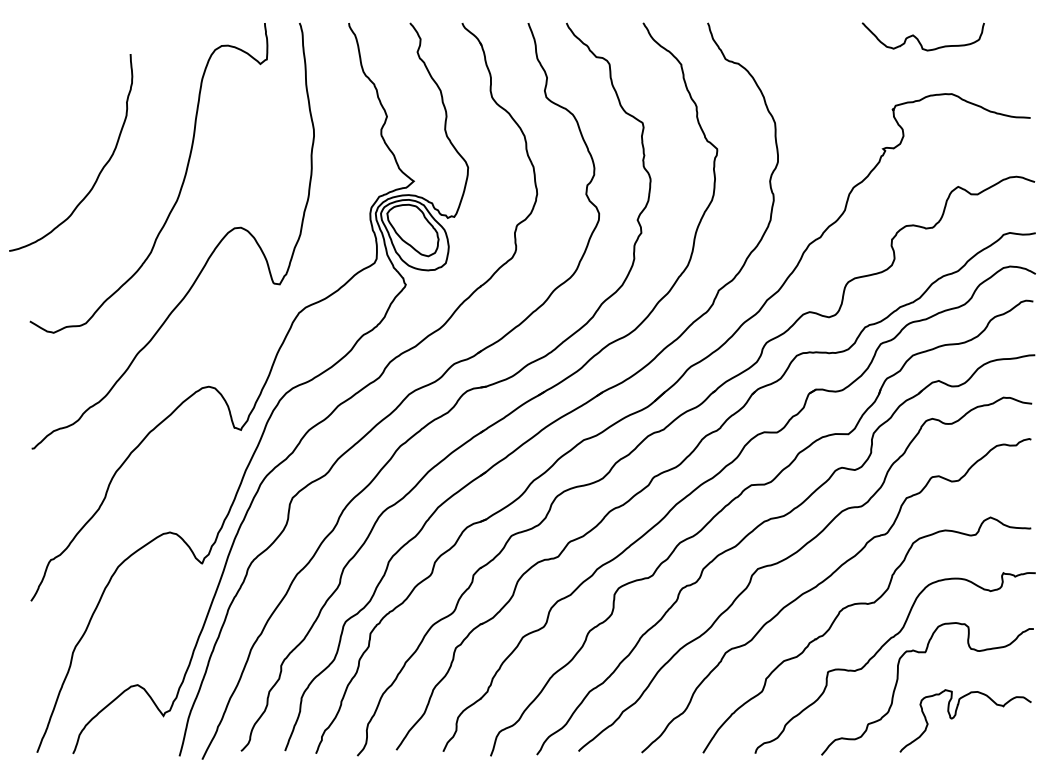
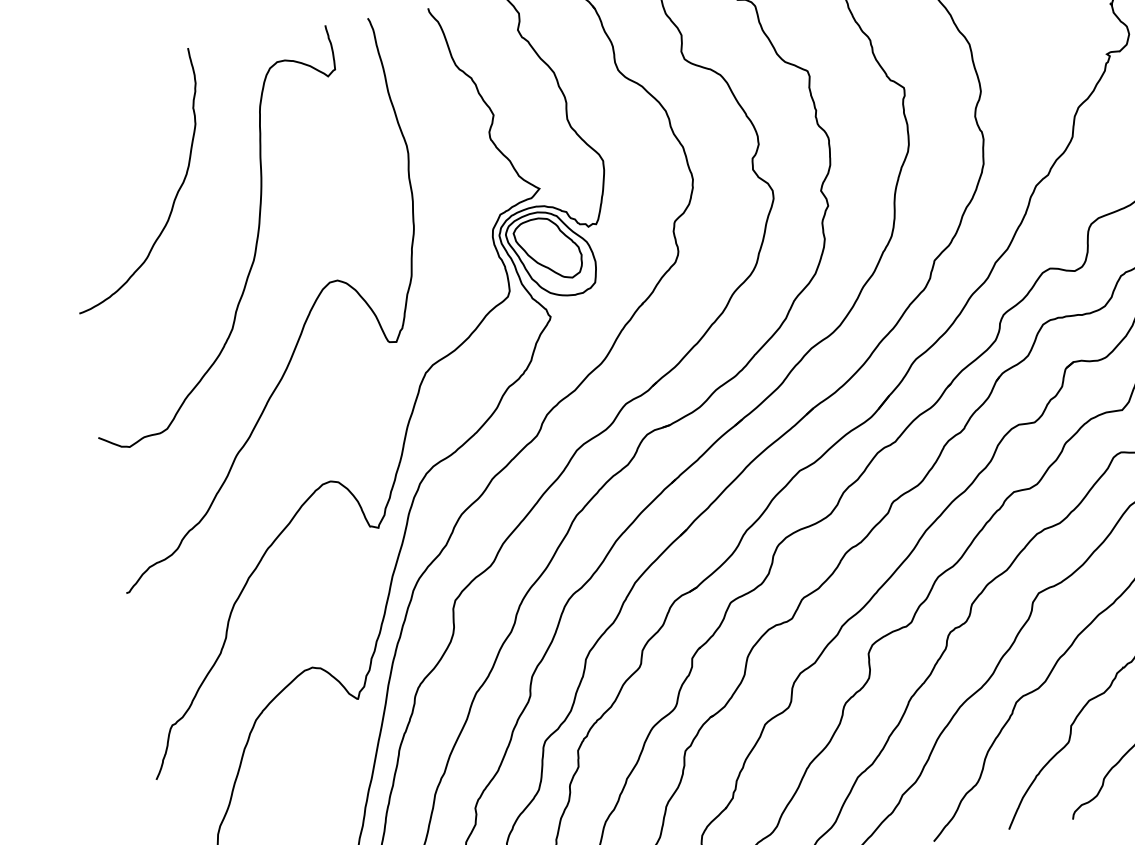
curve: (101, 168) -> (175, 193), moved

